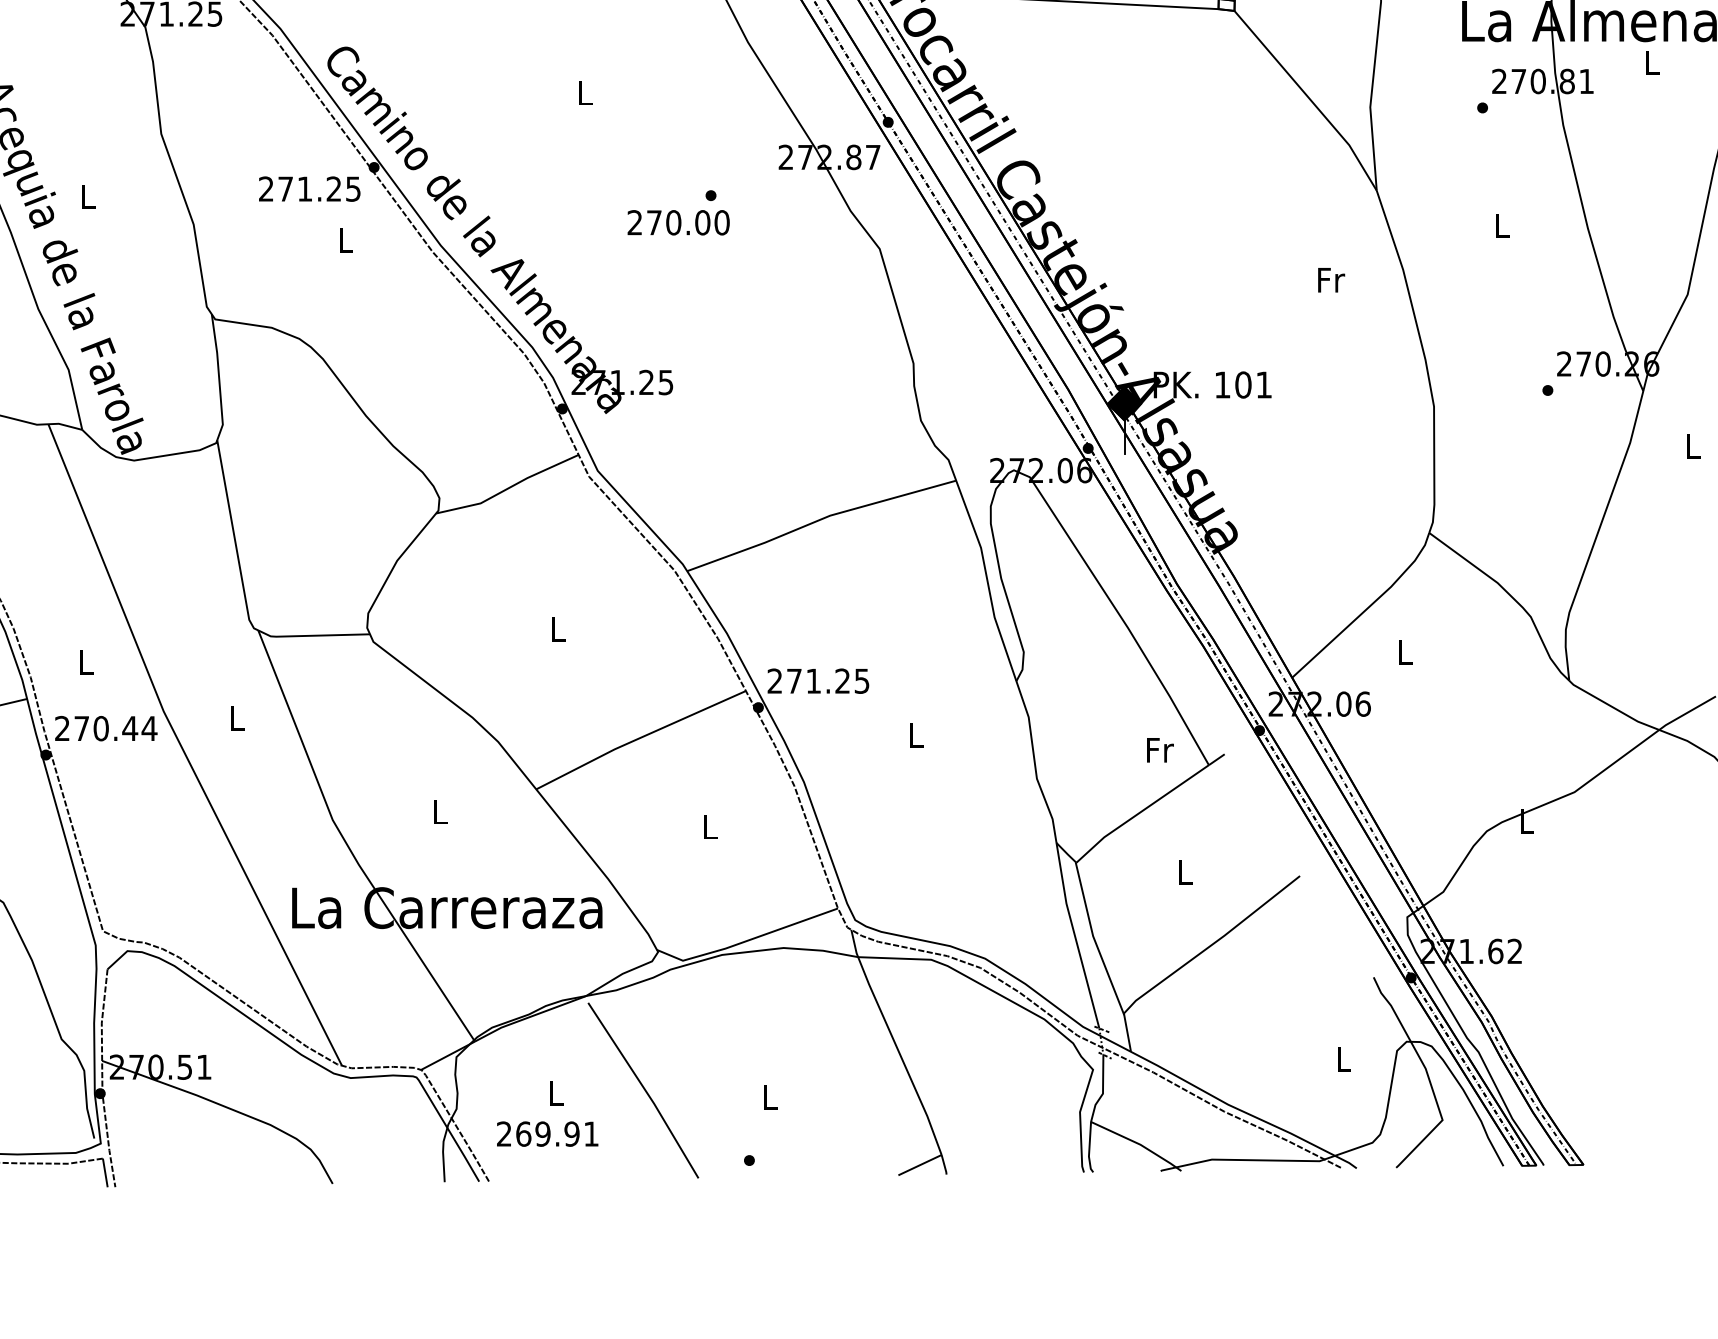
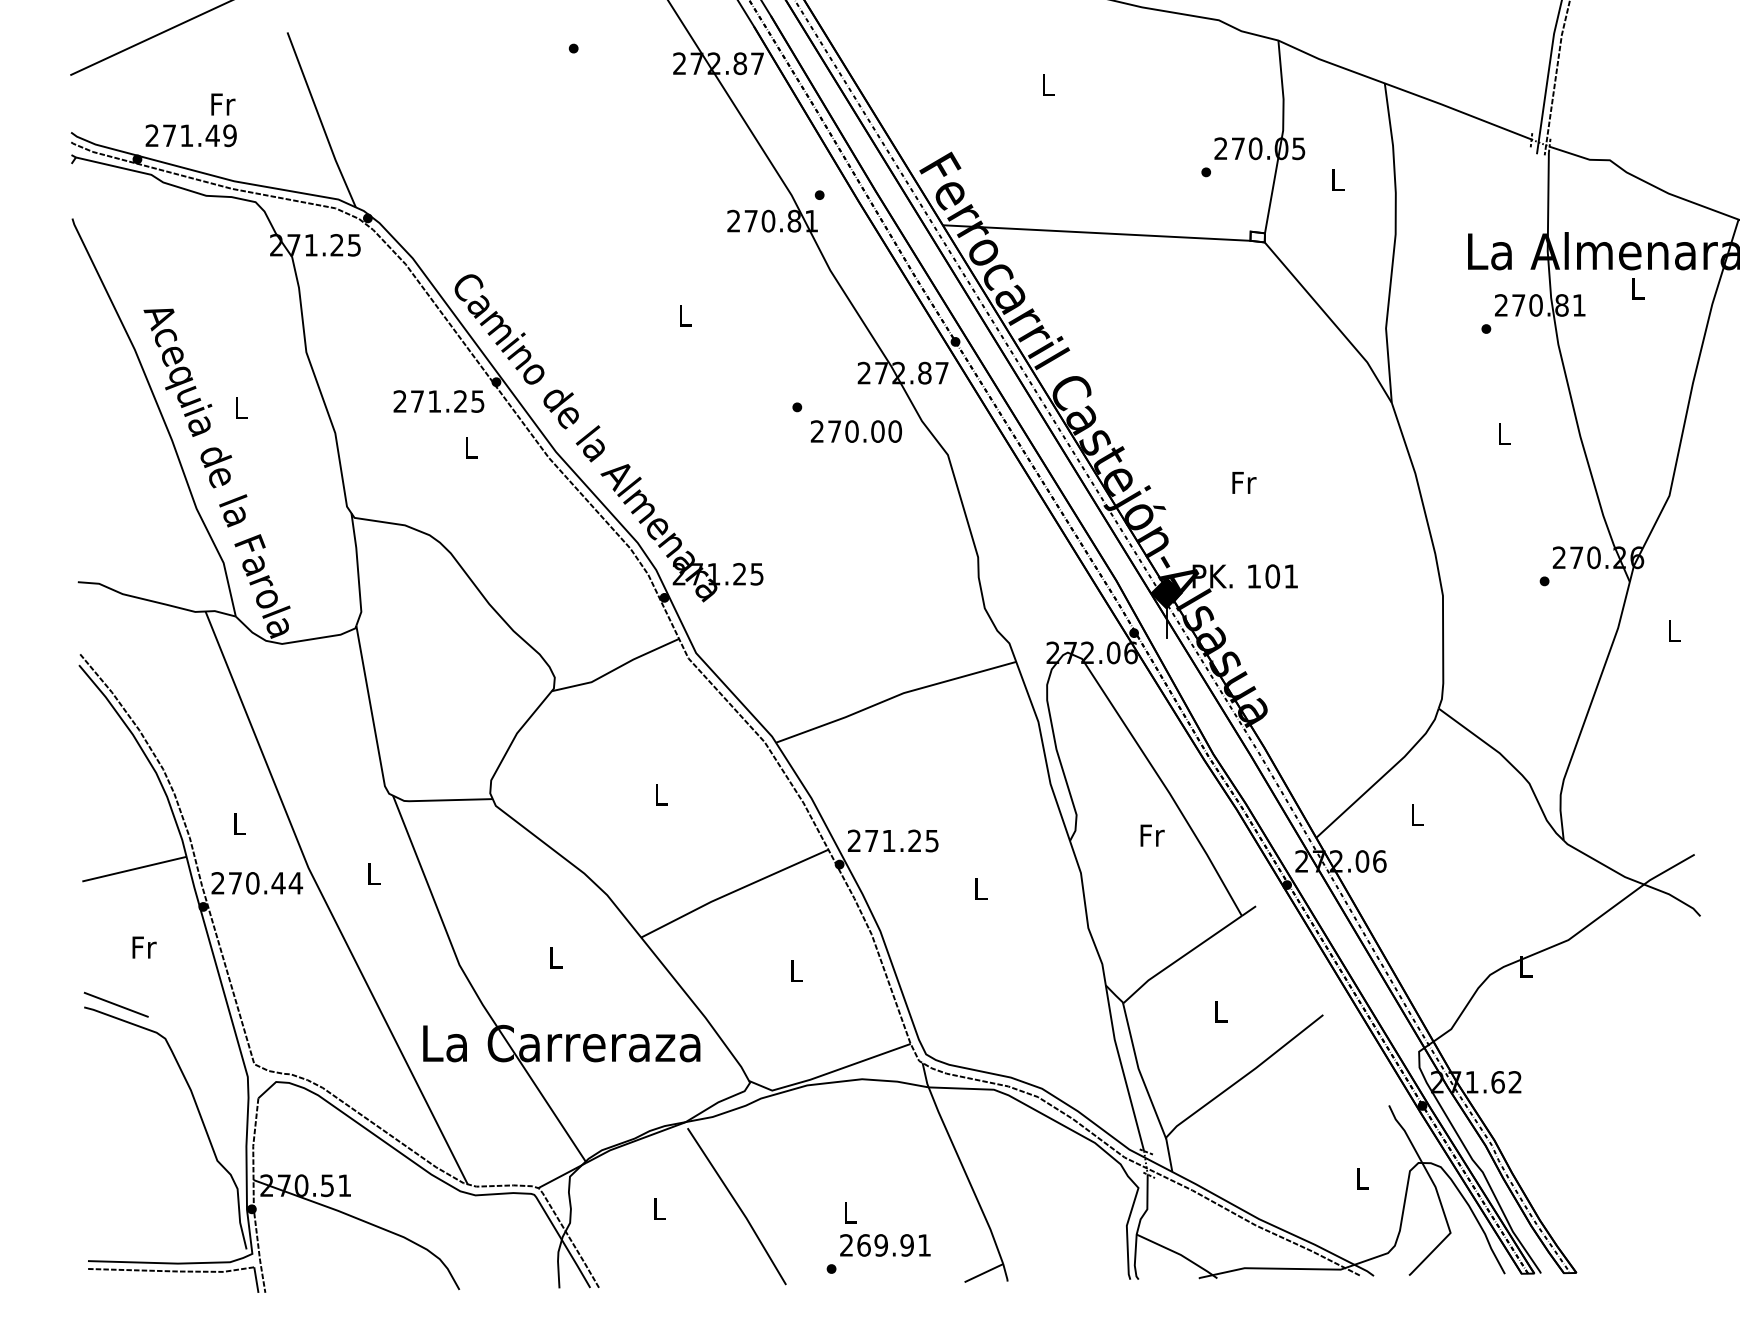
text: (677, 222) -> (855, 431), moved
text: (1331, 279) -> (1244, 482), moved
text: (1160, 750) -> (1152, 835), moved
text: (547, 1134) -> (885, 1245), moved

